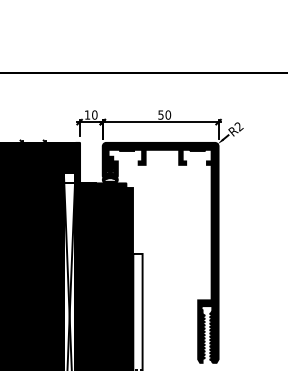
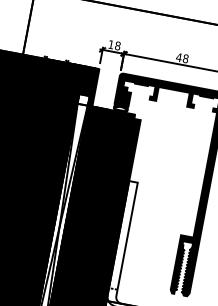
text: (94, 114) -> (117, 45), 10 -> 18
text: (164, 114) -> (182, 57), 50 -> 48

